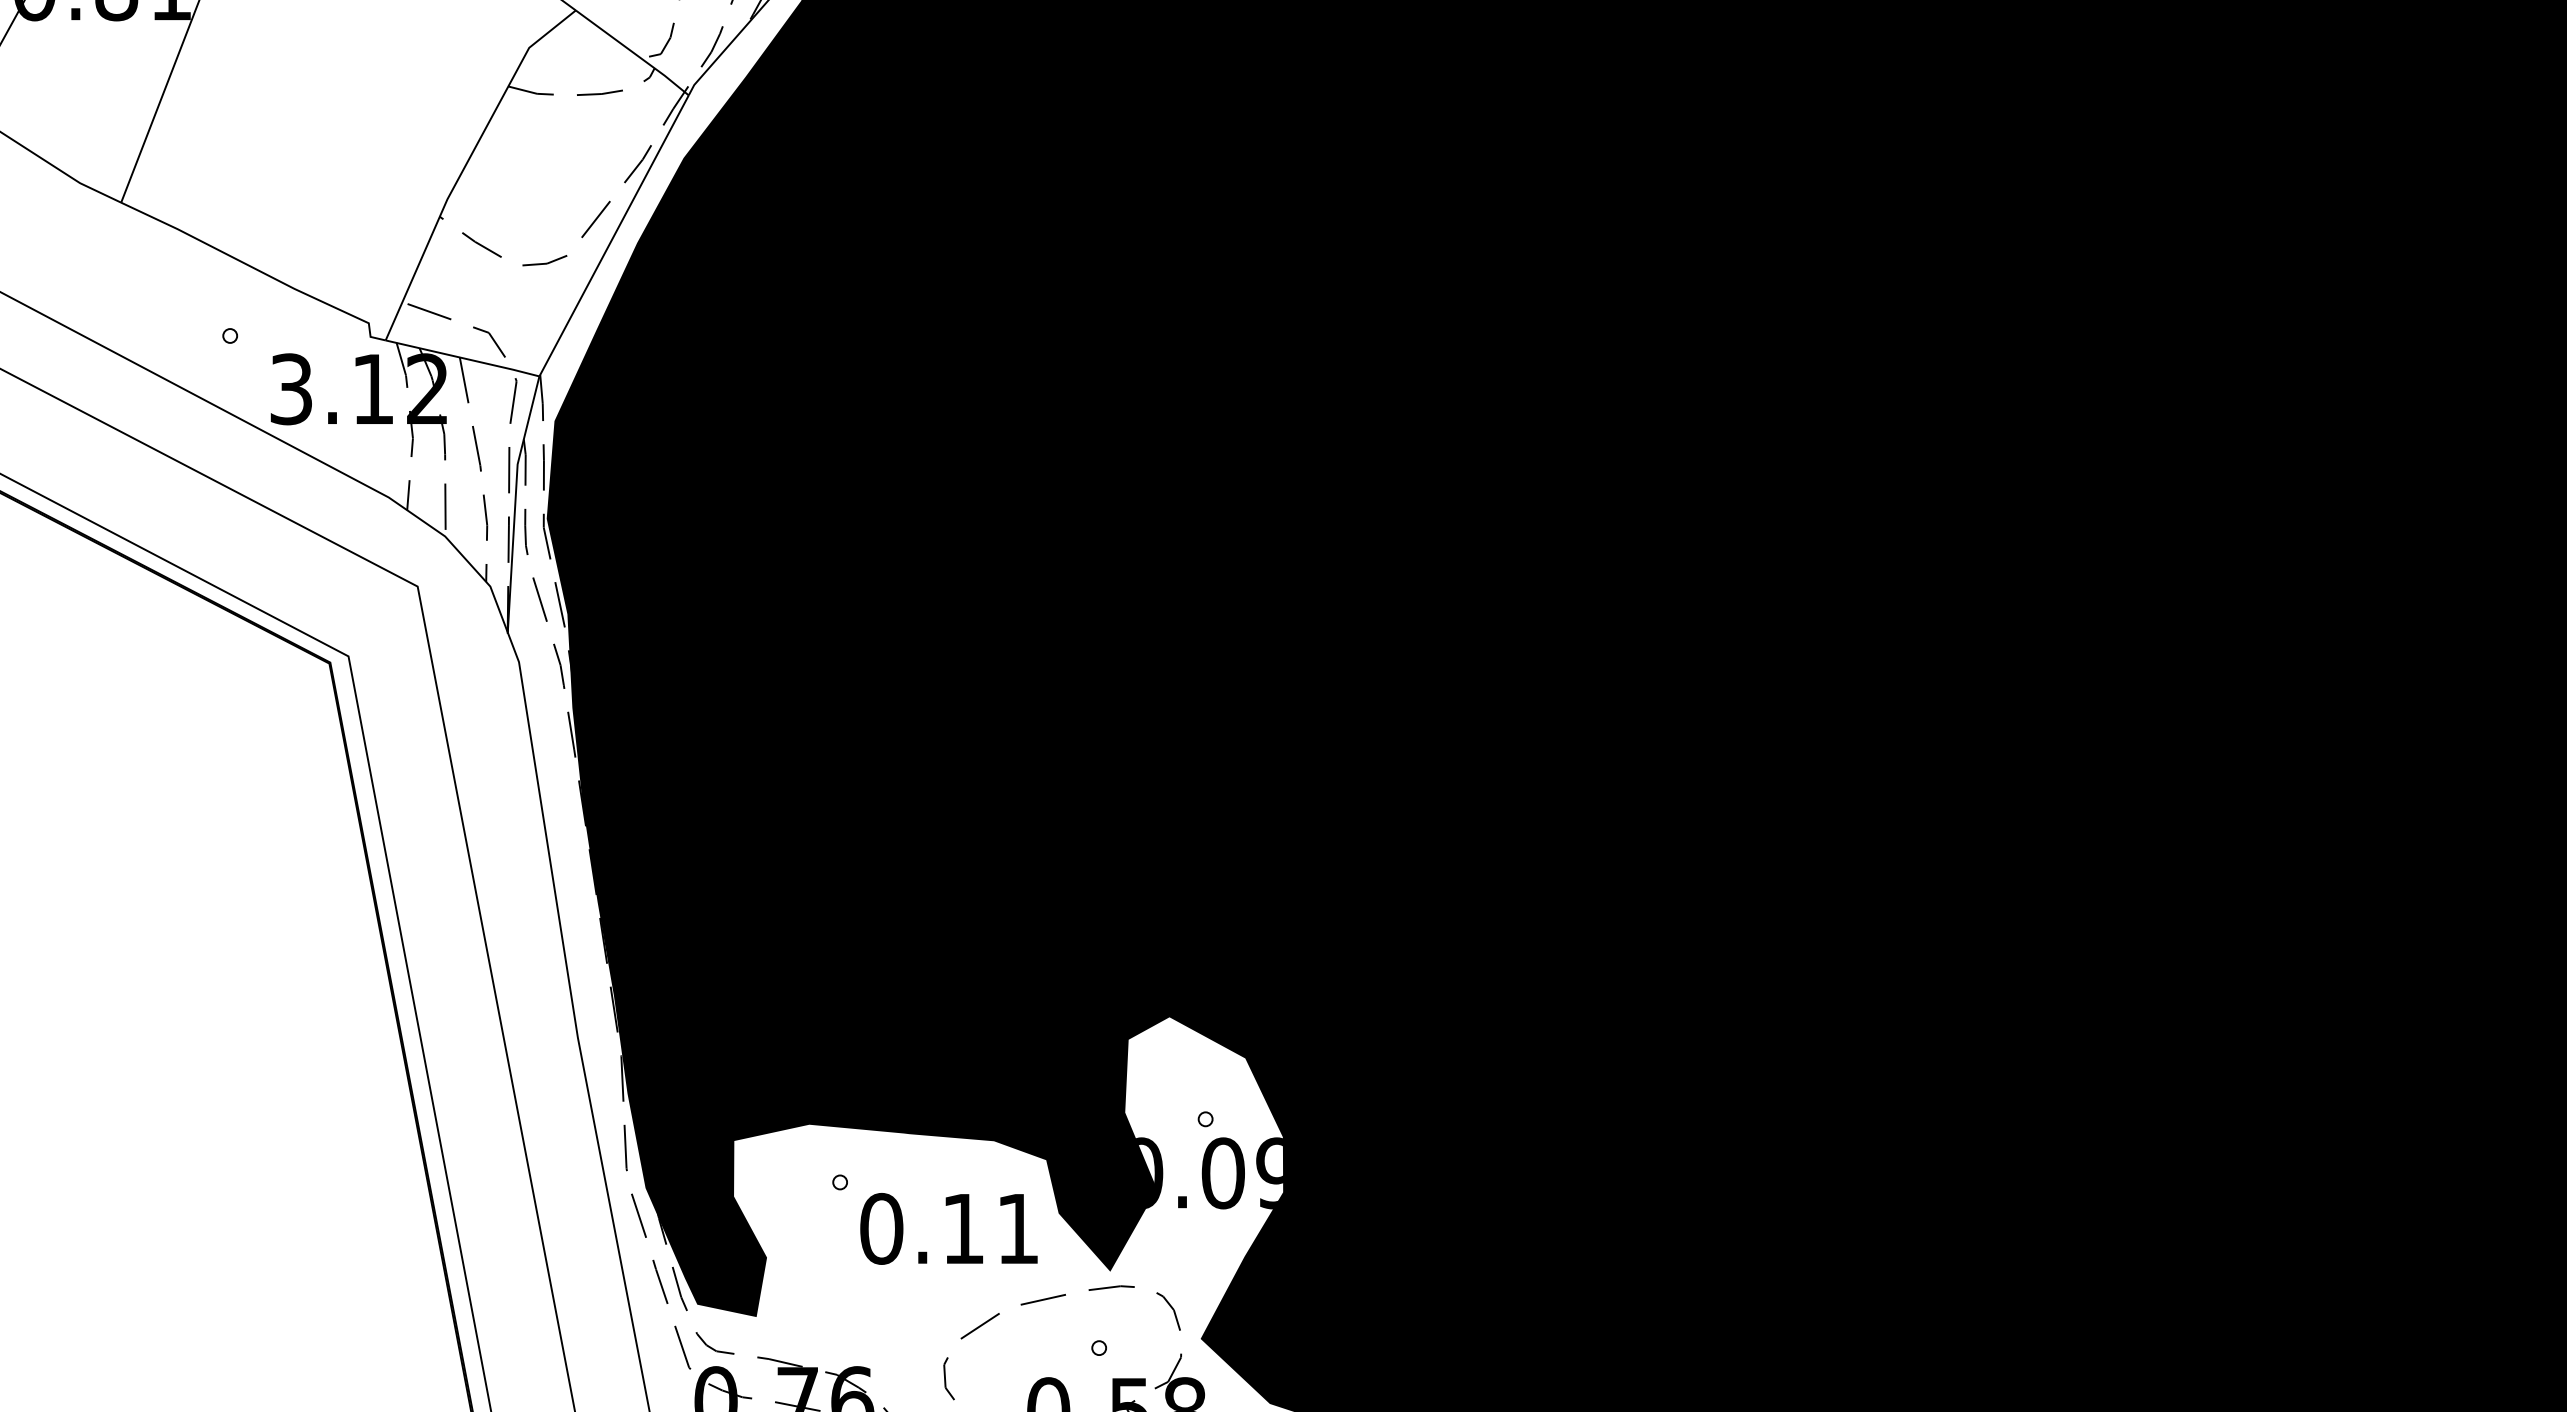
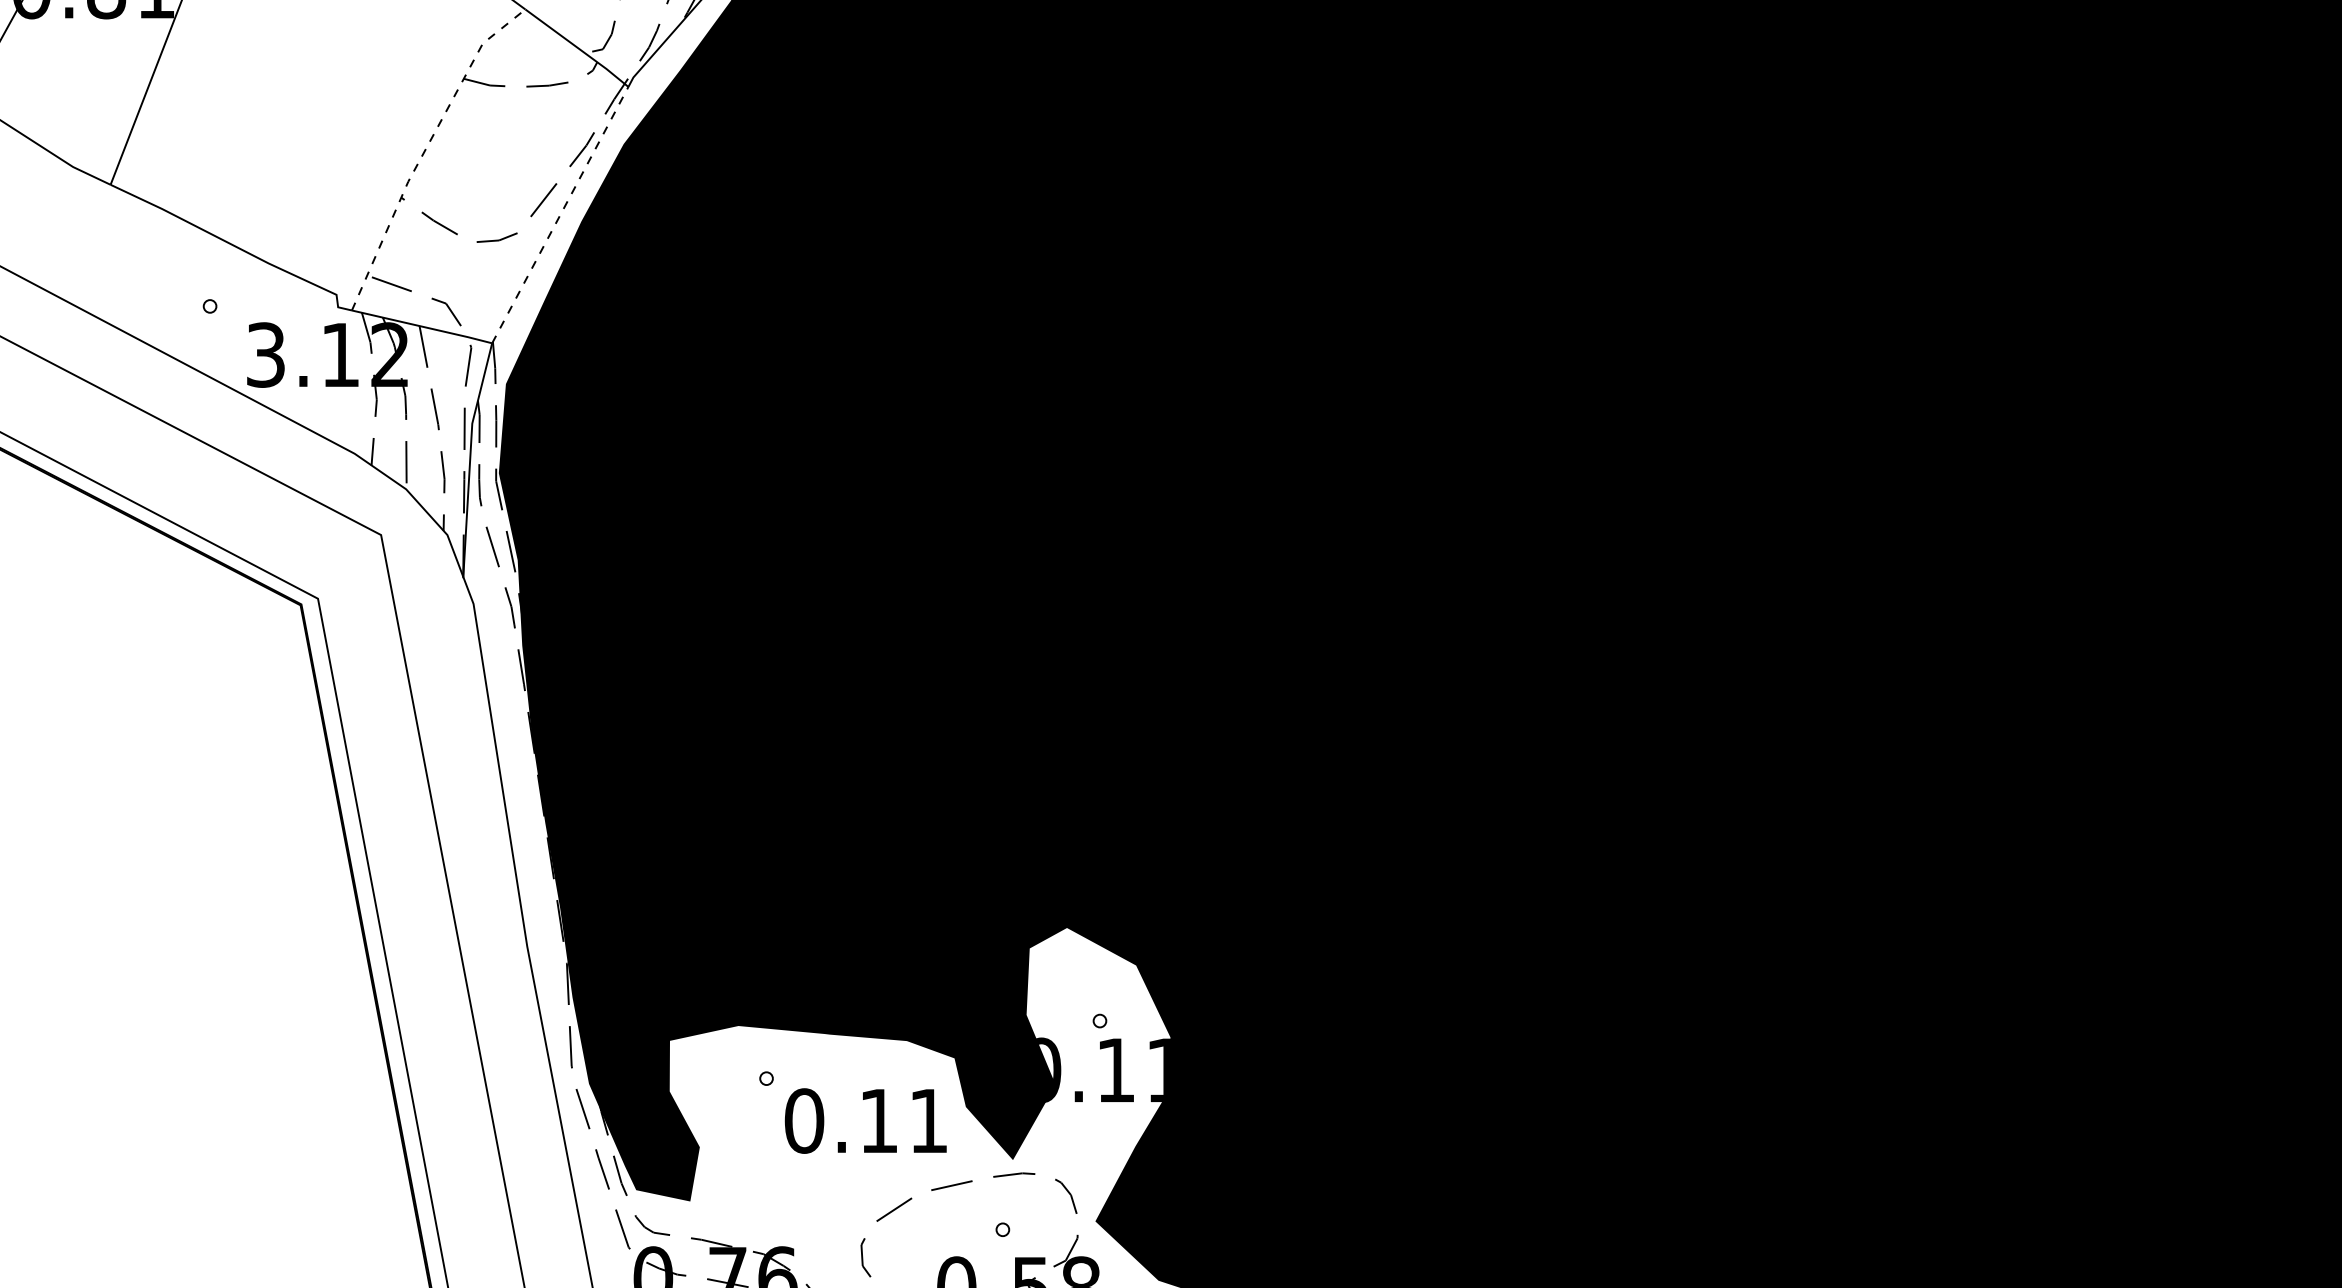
line: (465, 165) -> (424, 150), solid -> dashed
line: (614, 235) -> (560, 214), solid -> dashed
text: (1241, 1173) -> (1132, 1070), 0.09 -> 0.11

